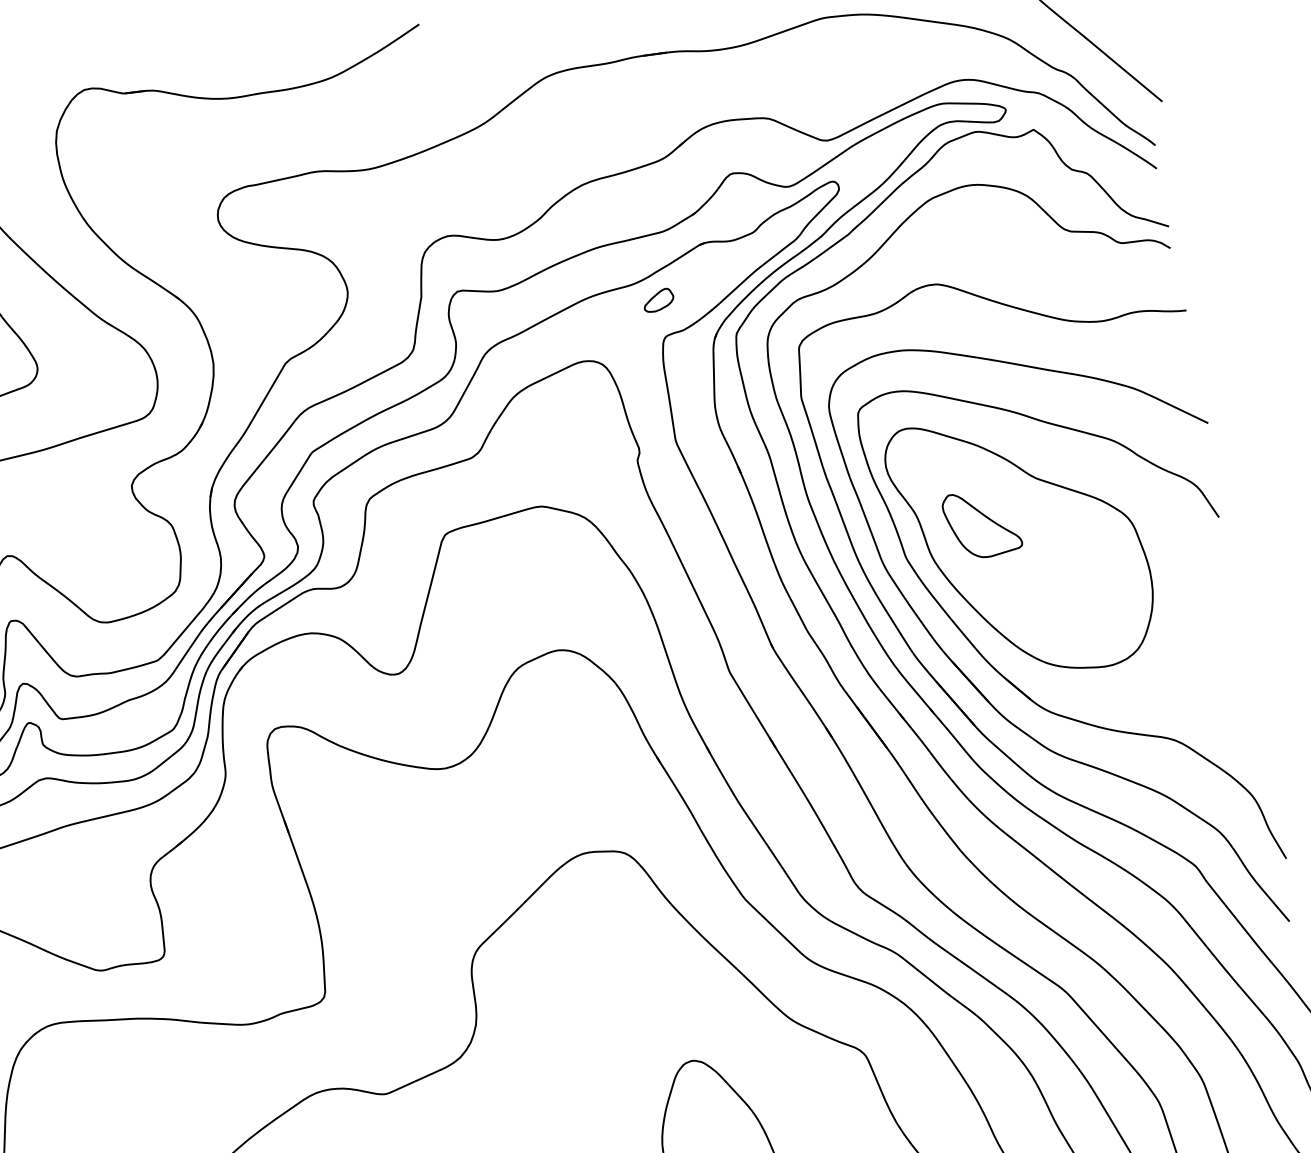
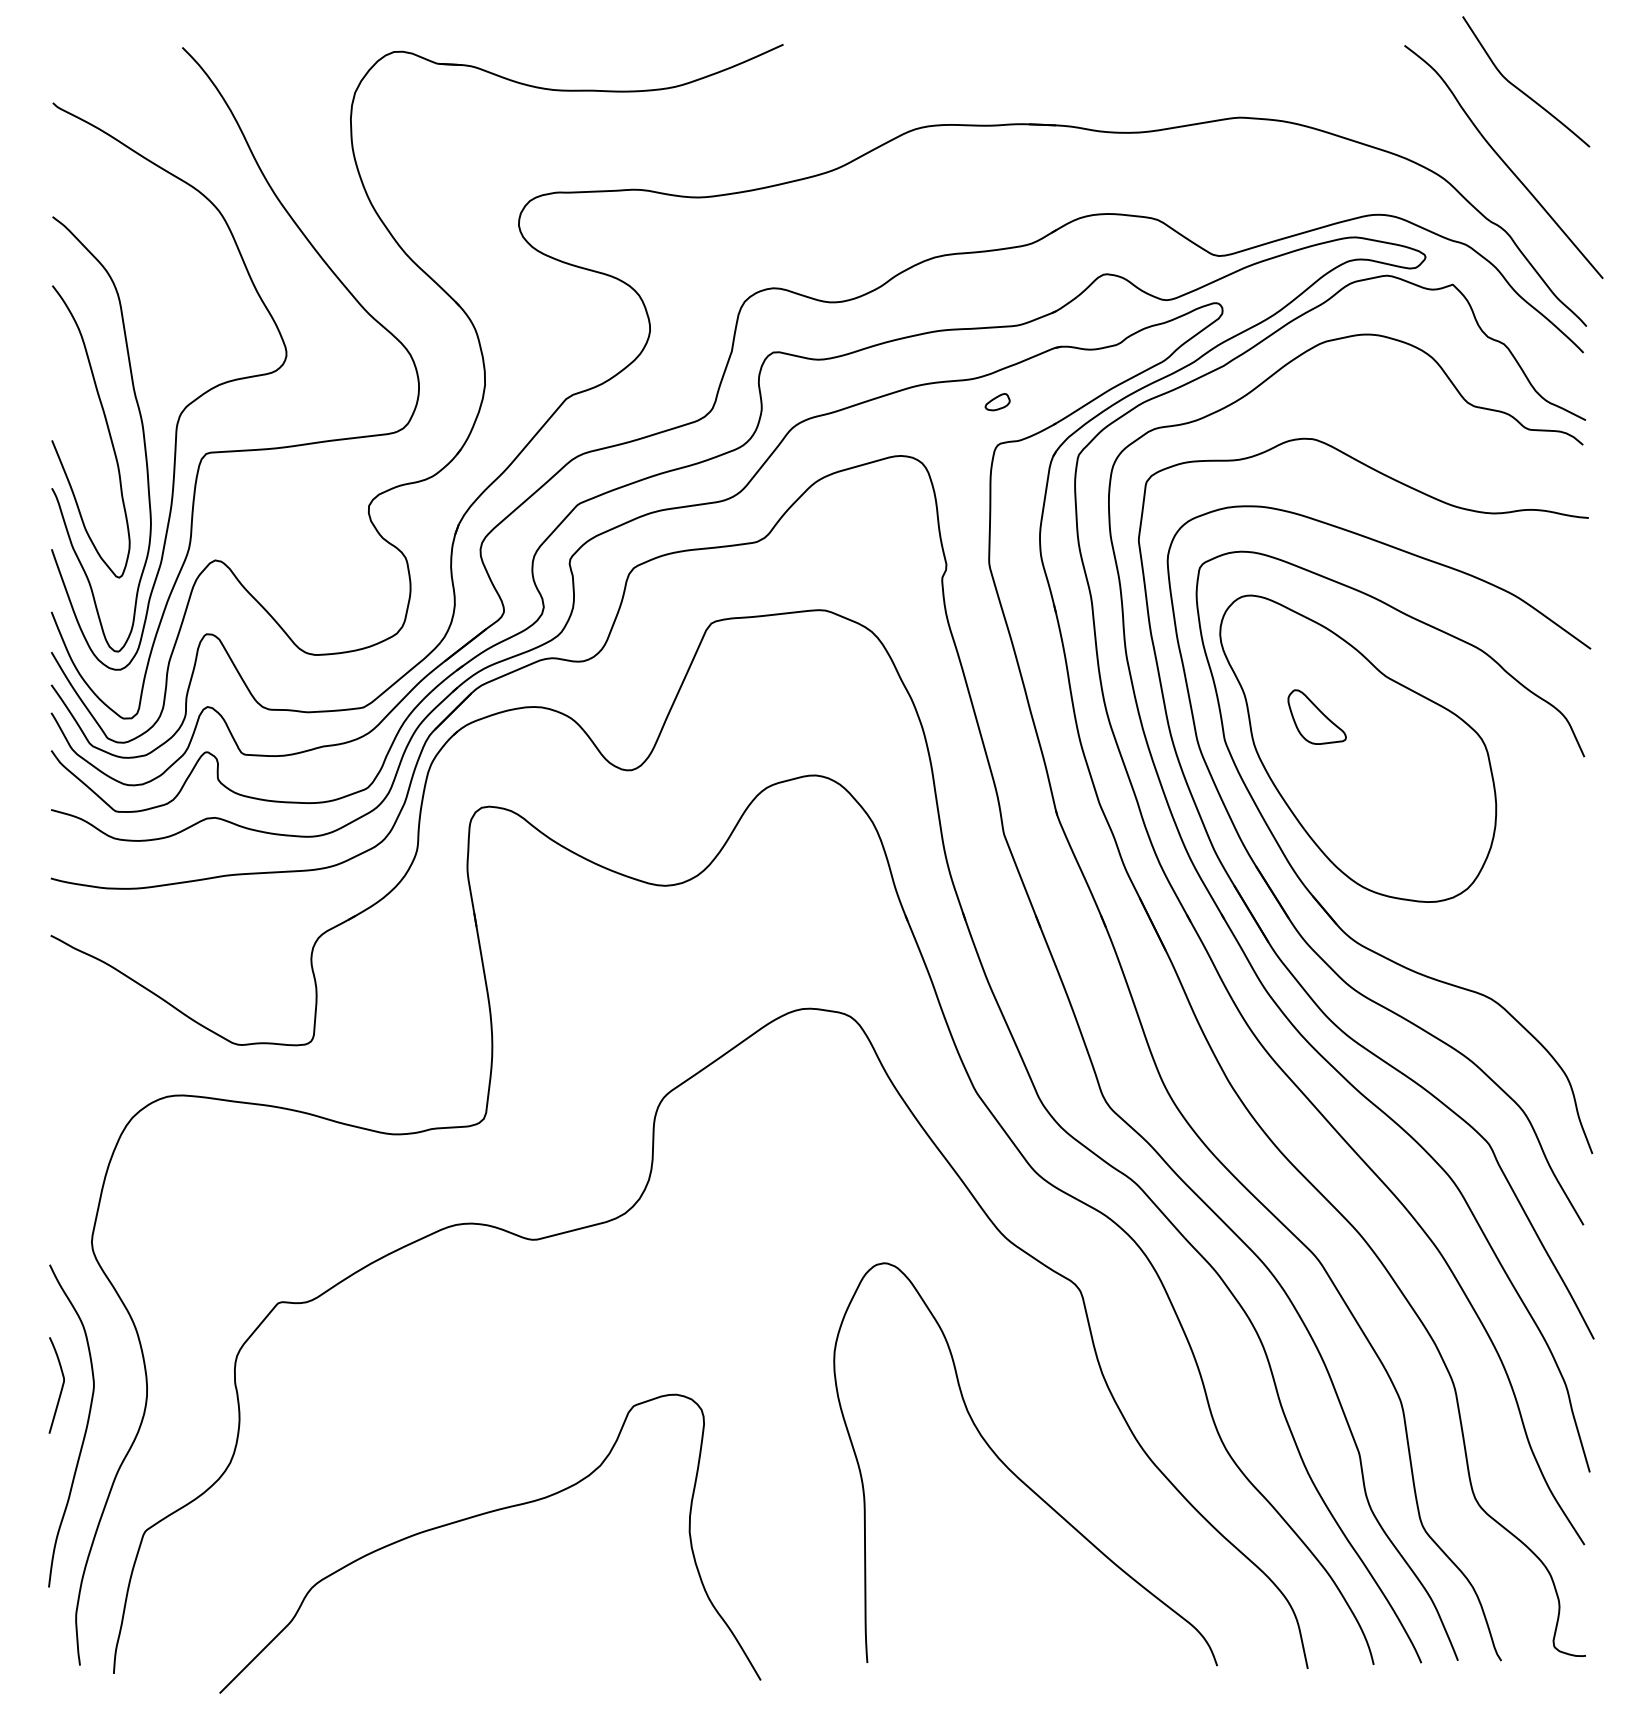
part: (658, 299) -> (997, 401), size x0.7
part: (982, 523) -> (1317, 716), size x0.7

